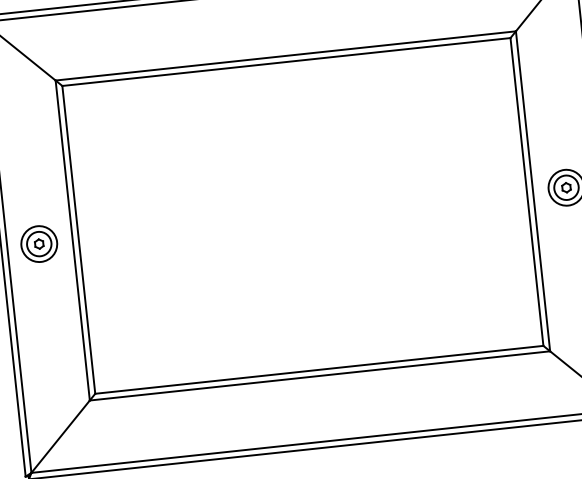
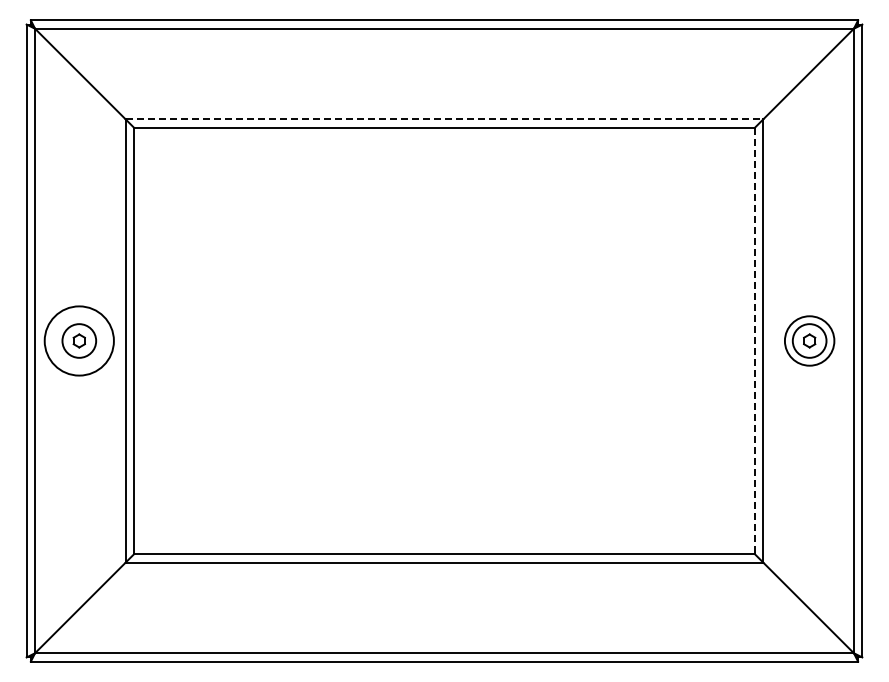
line: (285, 56) -> (444, 119), solid -> dashed
line: (526, 192) -> (754, 341), solid -> dashed
circle: (39, 243) -> (79, 340), size x1.4

